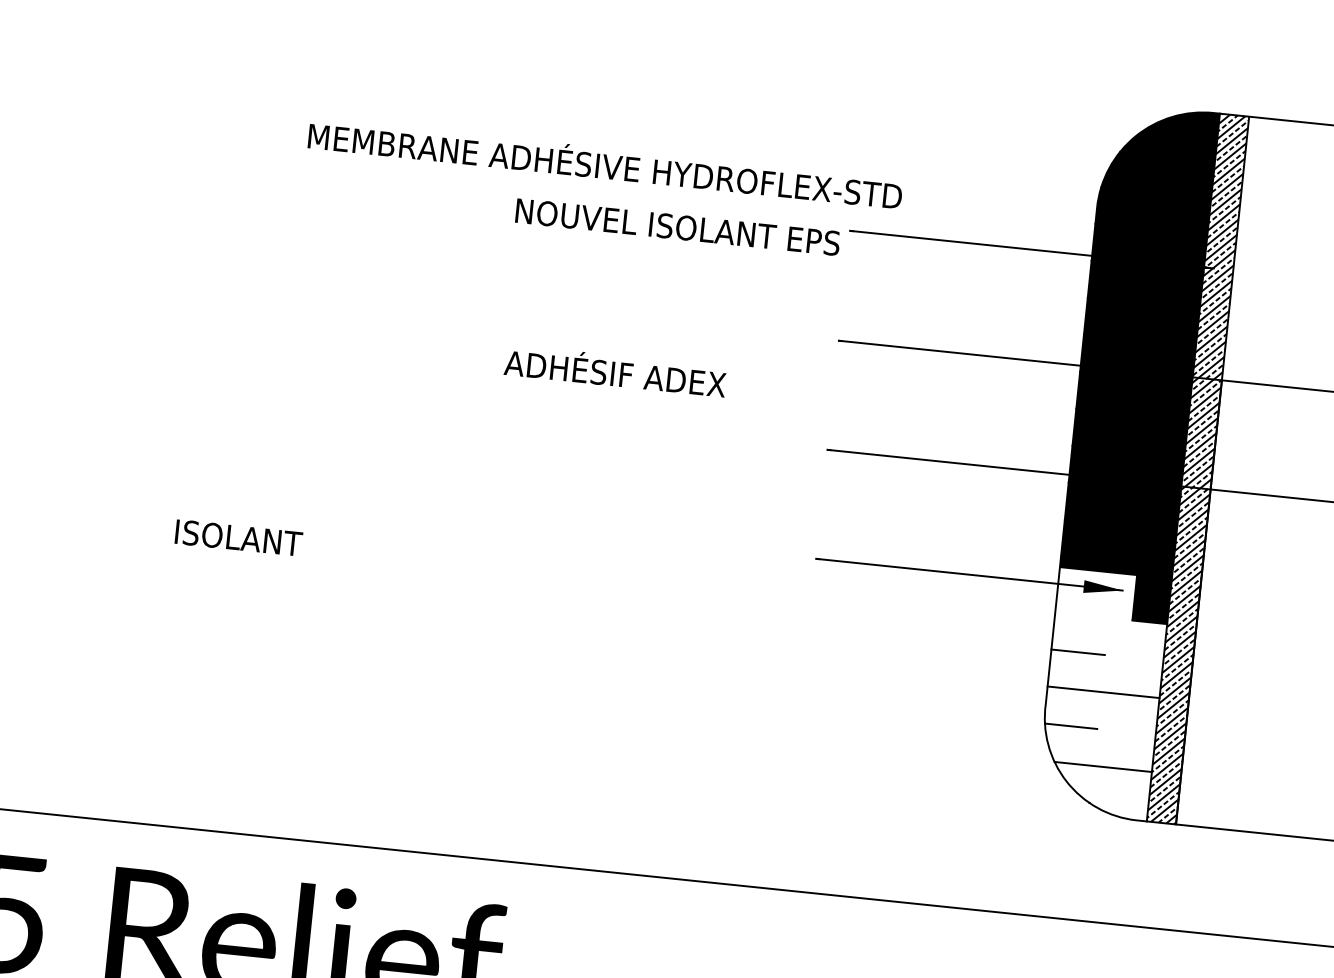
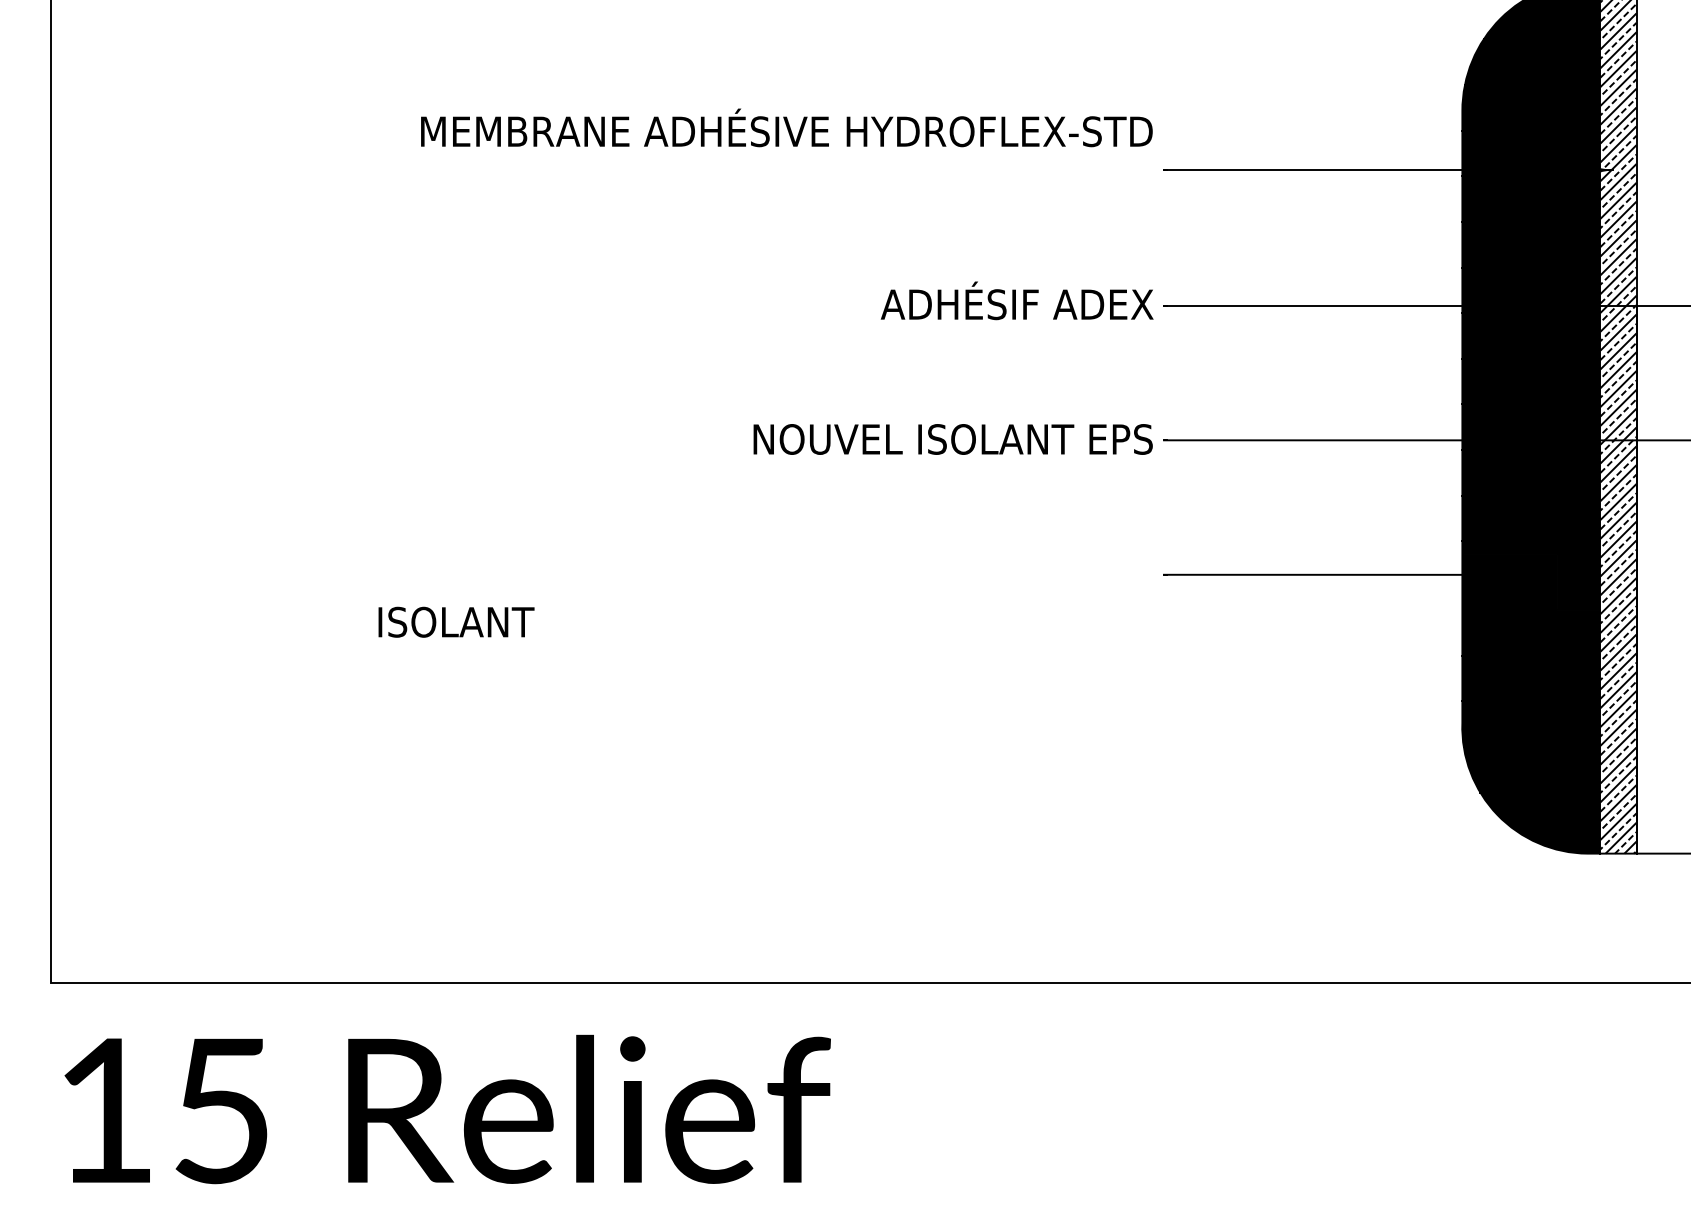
text: (605, 163) -> (786, 127), moved
text: (677, 227) -> (952, 439), moved
text: (615, 370) -> (1016, 300), moved
fill: (1103, 693) -> (1531, 703), added

